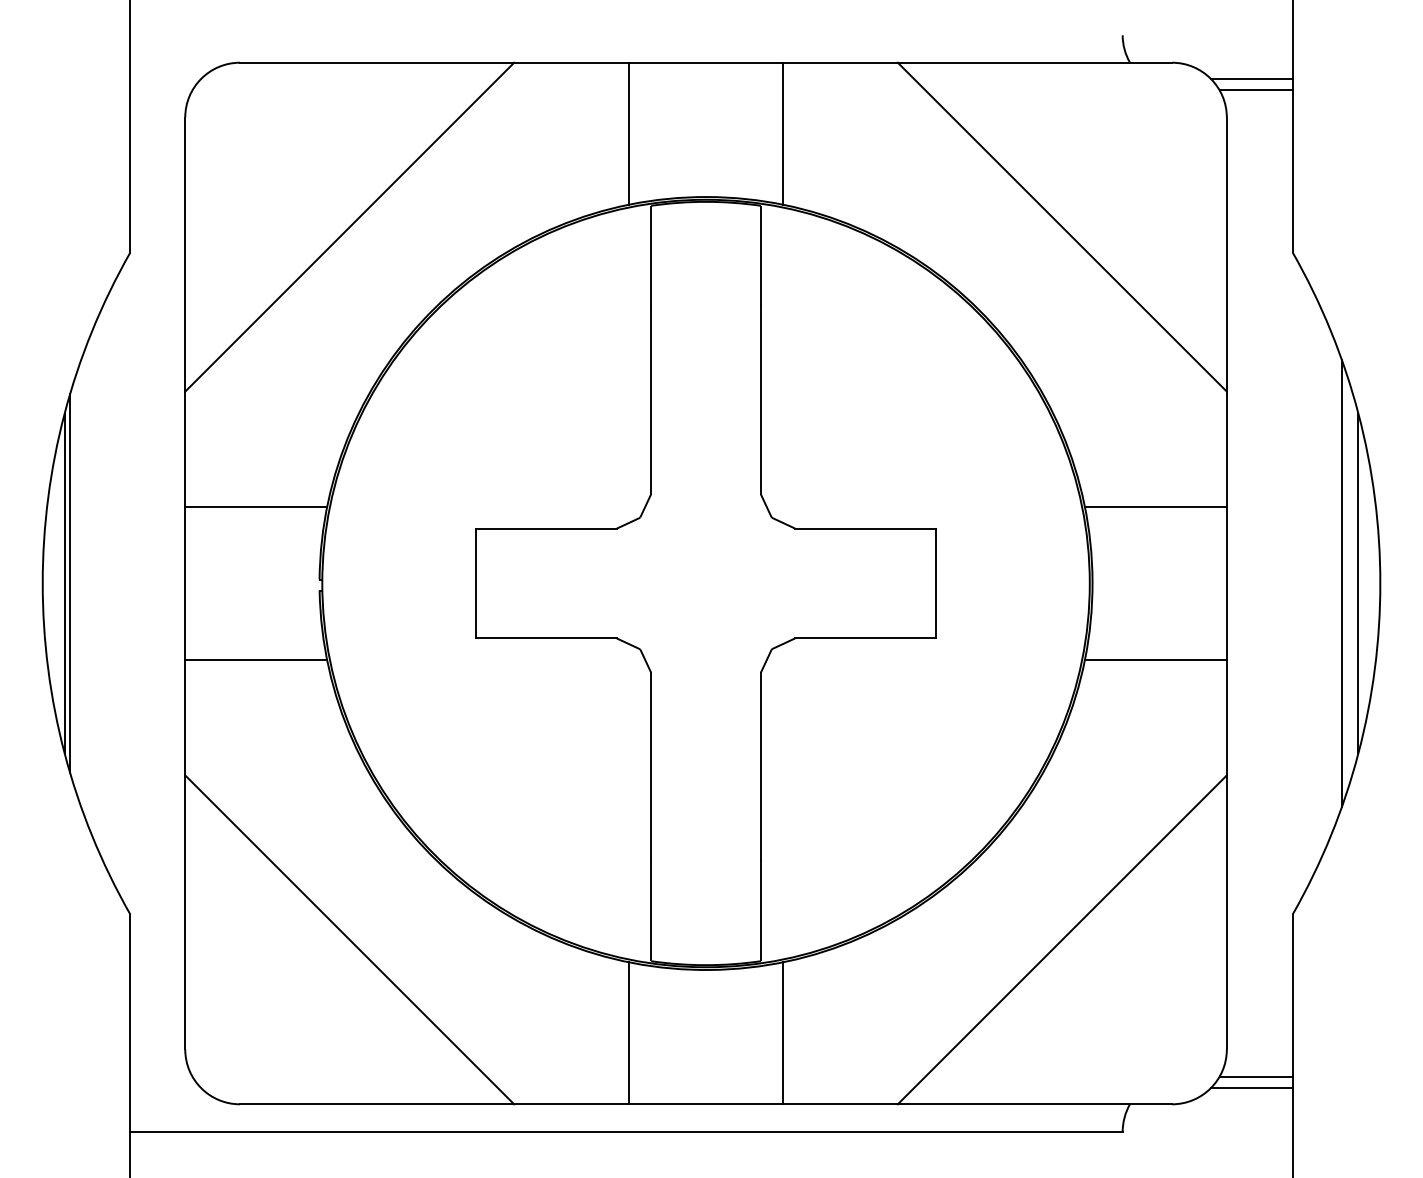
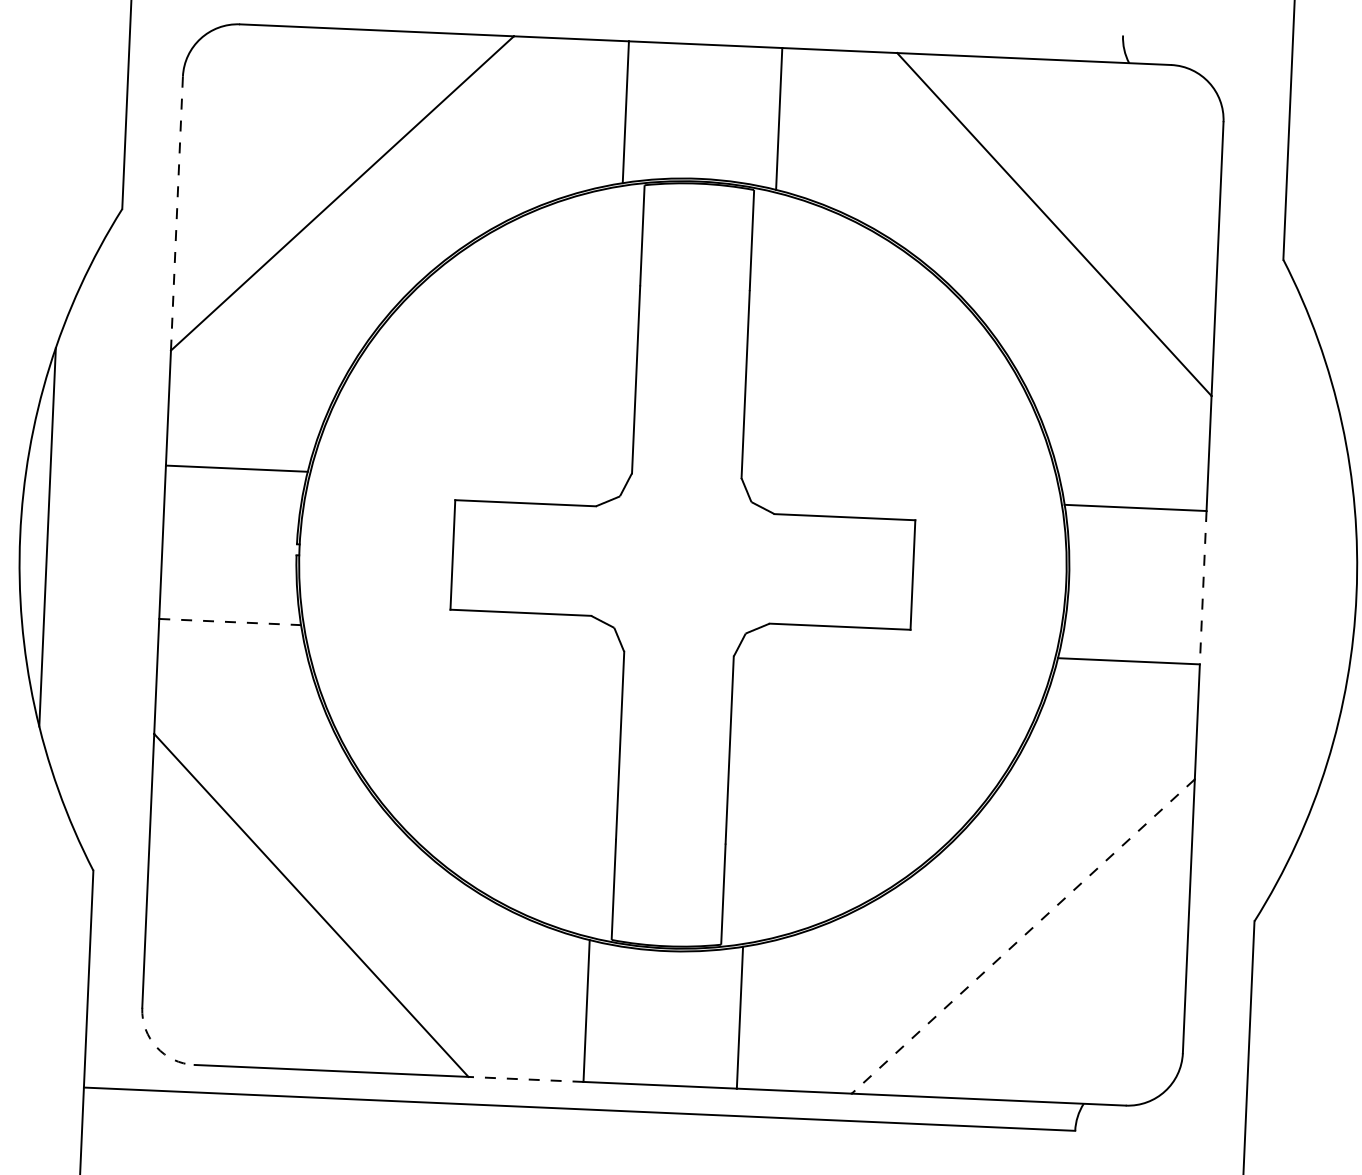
line: (1251, 79) -> (1249, 85), removed
line: (1255, 90) -> (1253, 96), removed
line: (185, 255) -> (177, 214), solid -> dashed
line: (64, 583) -> (41, 536), removed
line: (1226, 583) -> (1202, 587), solid -> dashed
line: (1341, 583) -> (1317, 592), removed
line: (1358, 583) -> (1334, 593), removed
line: (256, 660) -> (230, 622), solid -> dashed
line: (1062, 939) -> (1023, 936), solid -> dashed
line: (1255, 1076) -> (1210, 1081), removed
line: (1251, 1087) -> (1205, 1092), removed
arc: (201, 1088) -> (156, 1047), solid -> dashed
line: (571, 1104) -> (525, 1079), solid -> dashed

